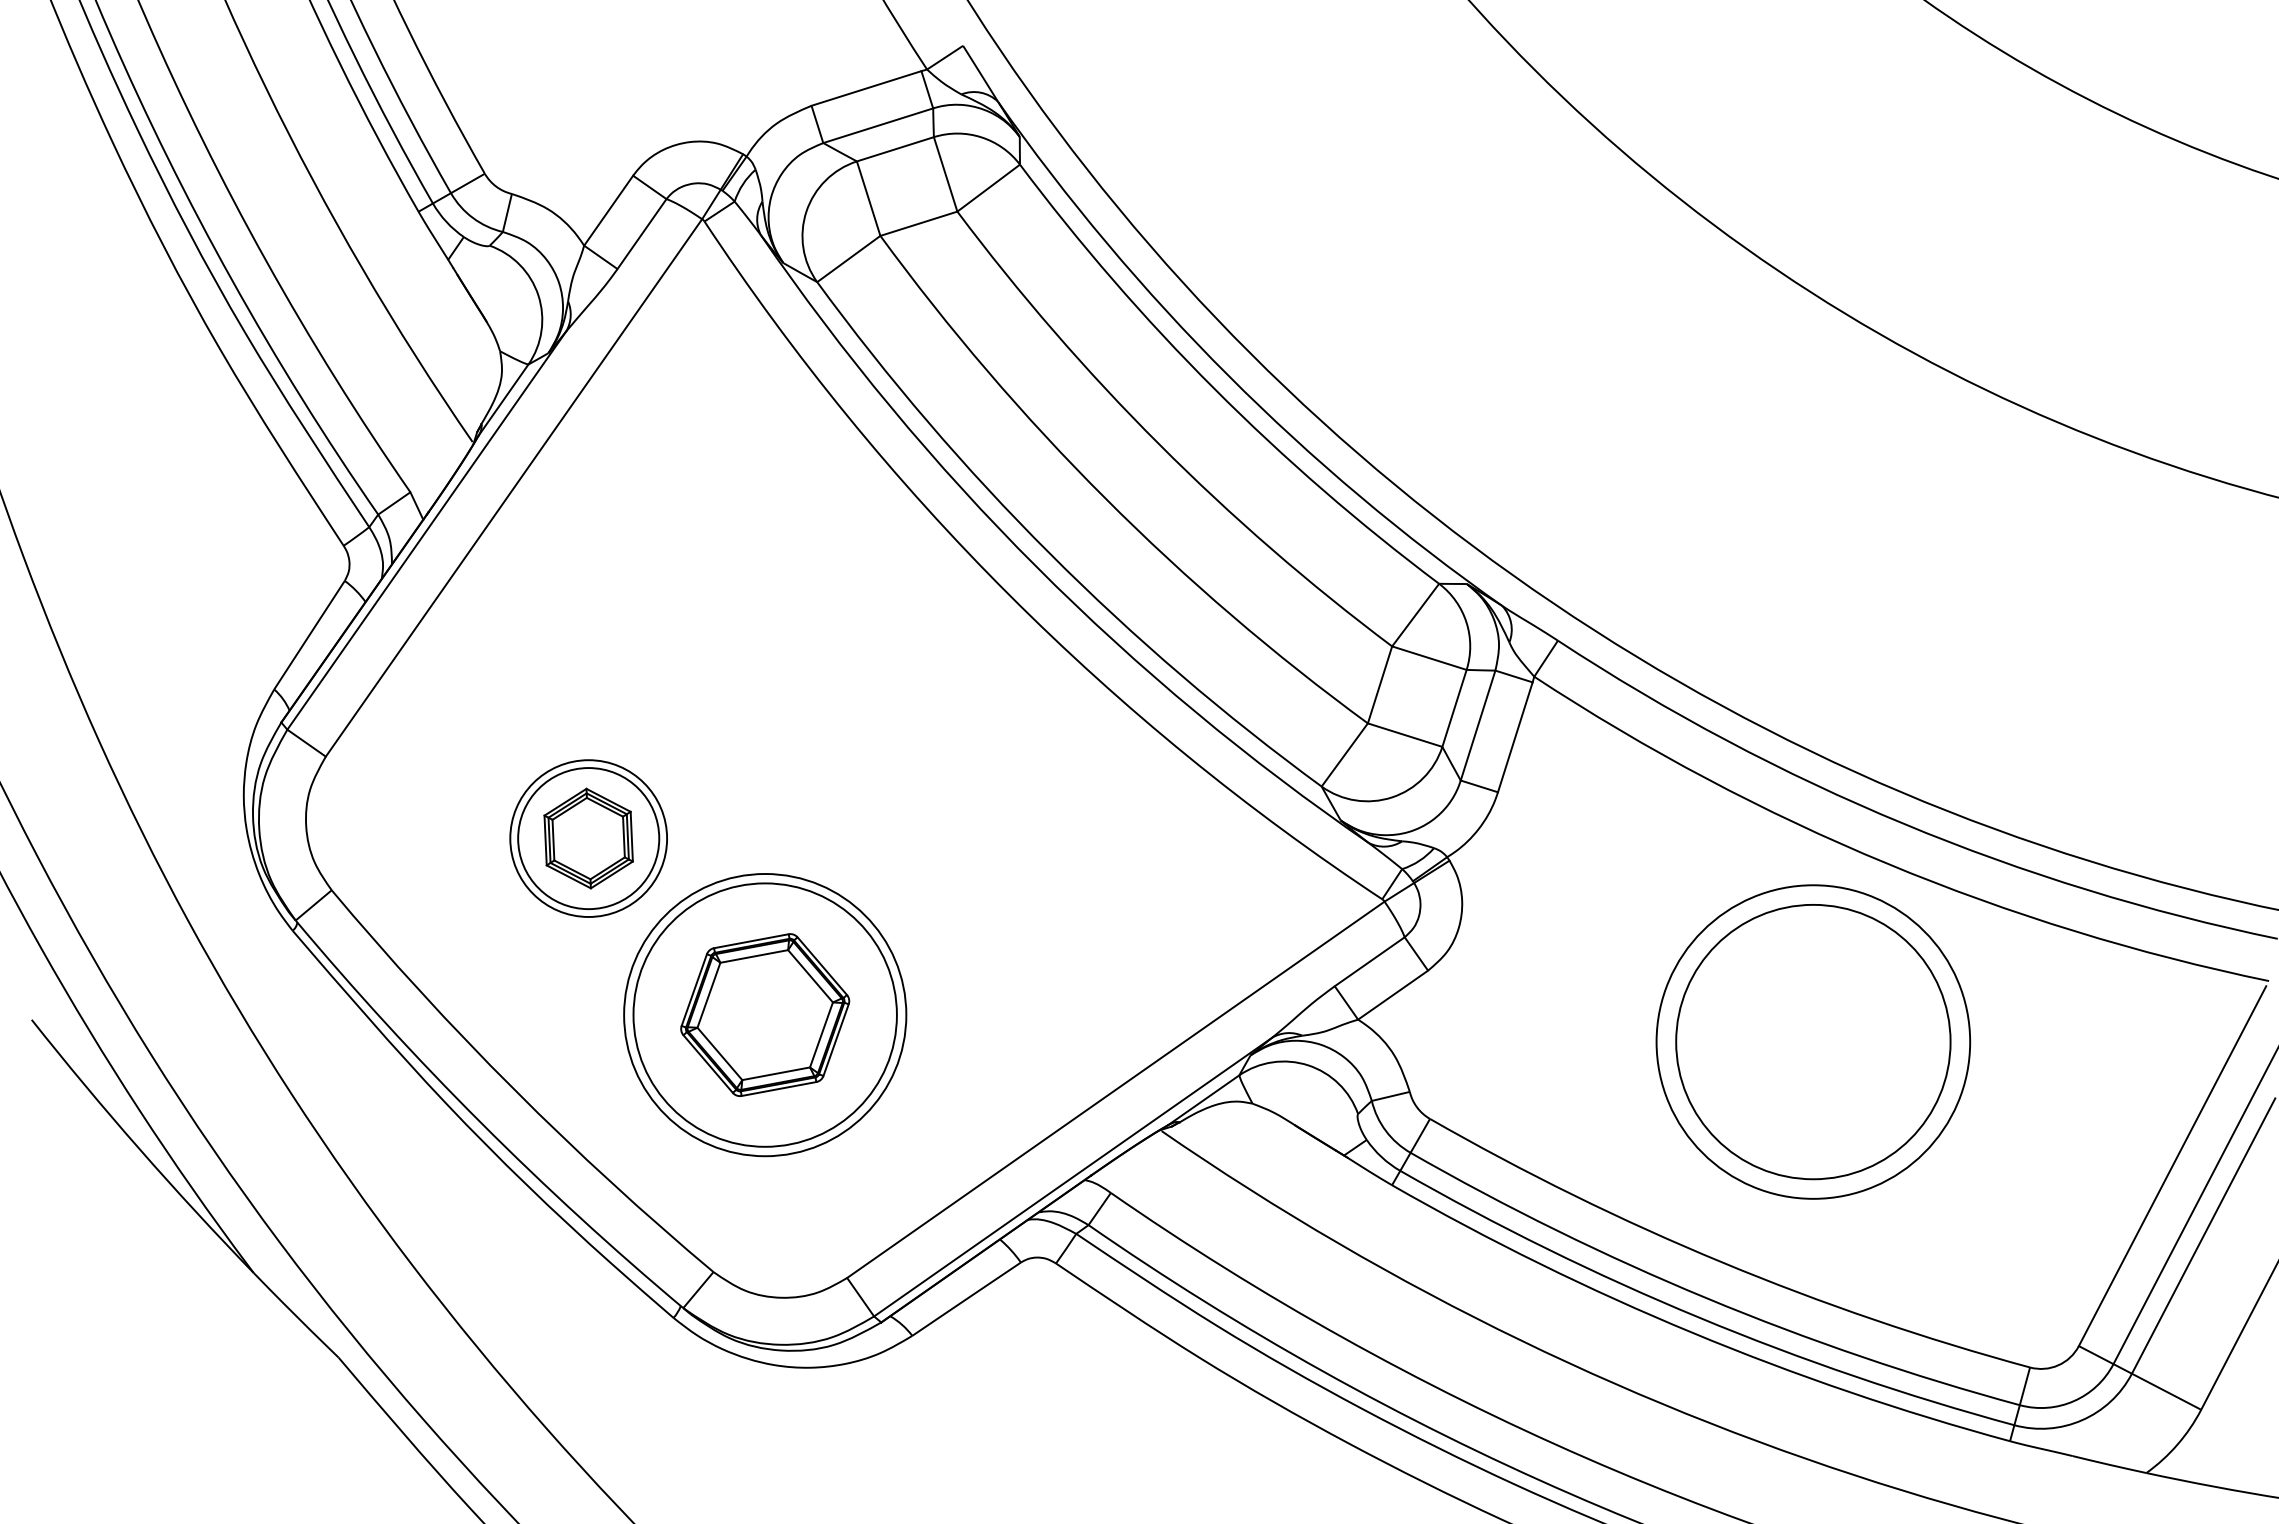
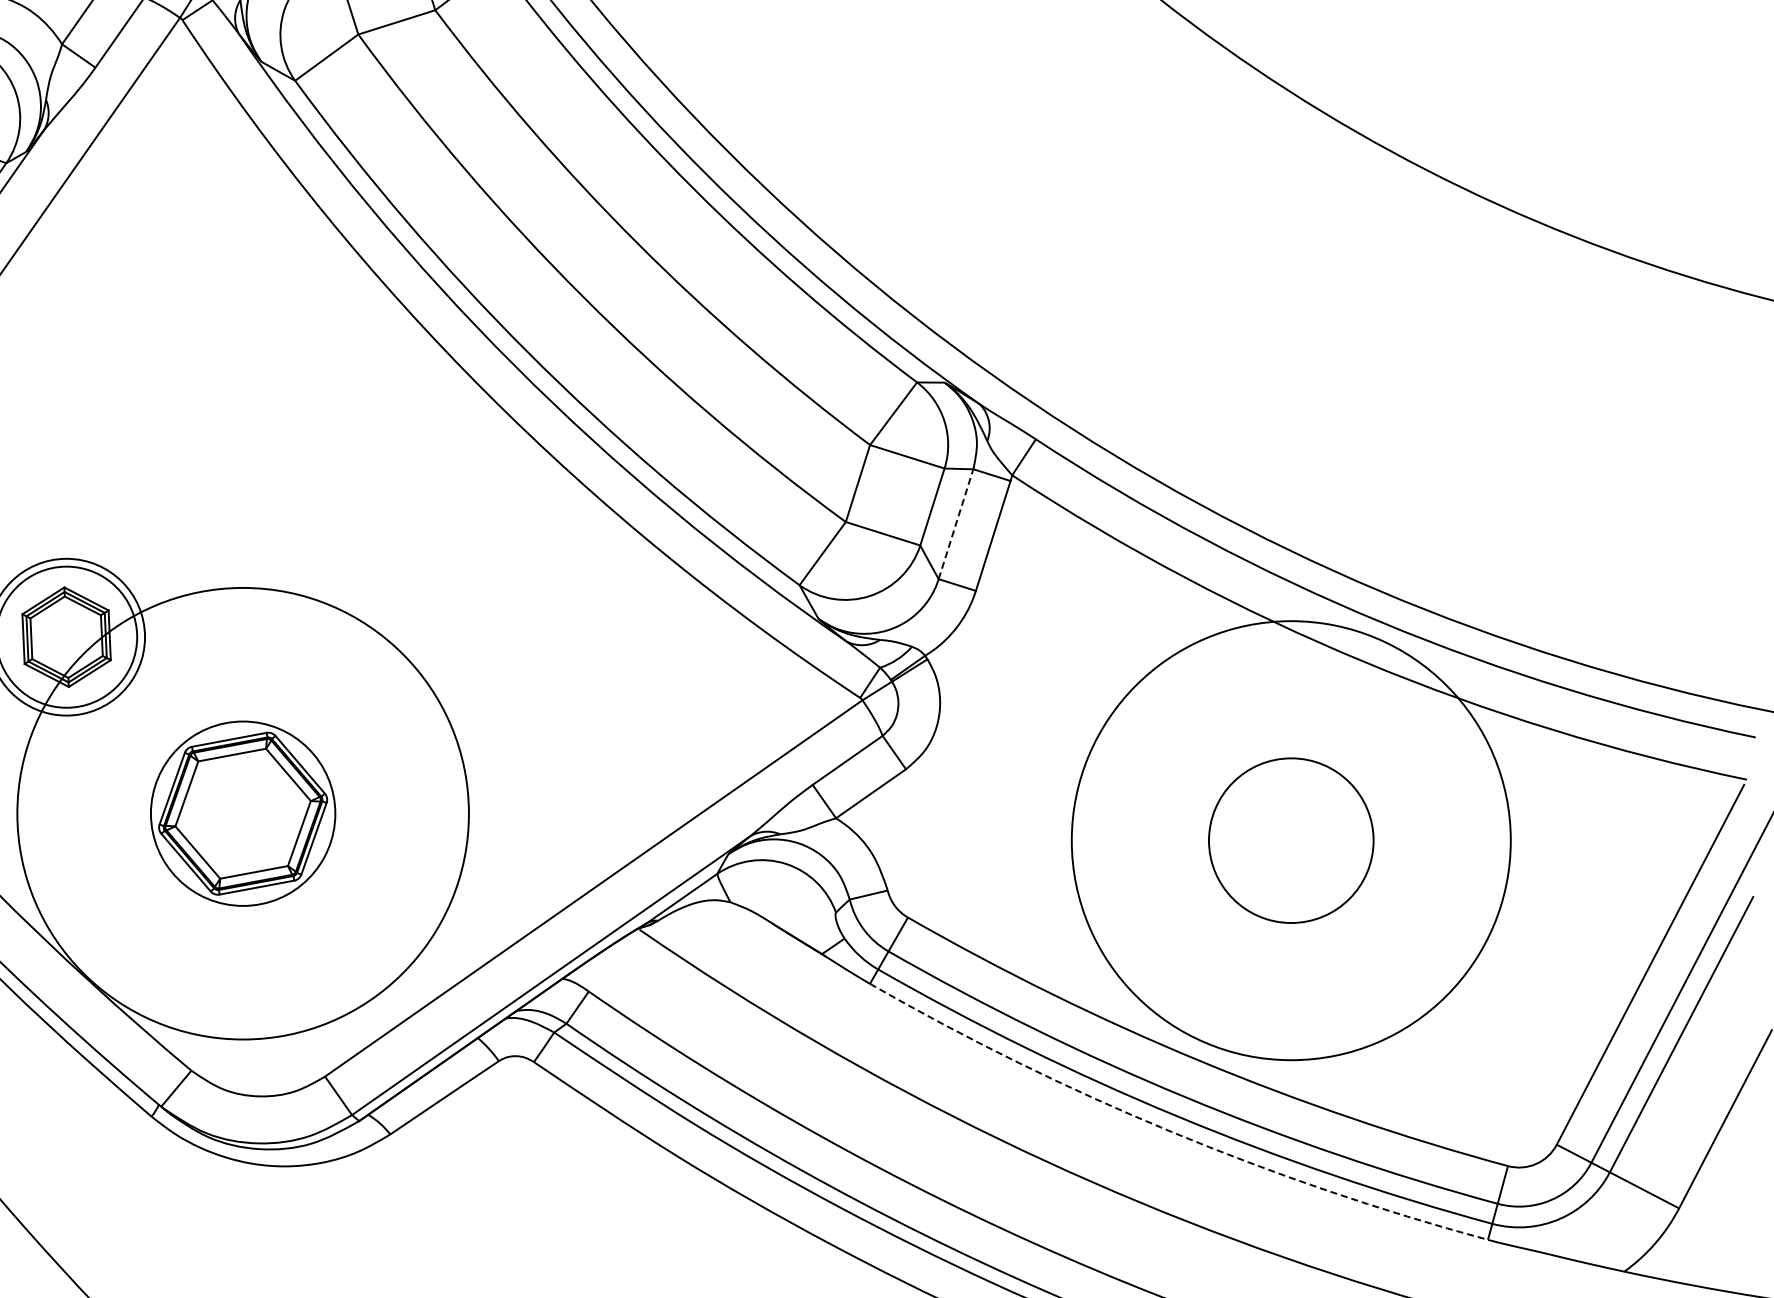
line: (1478, 725) -> (956, 524), solid -> dashed
circle: (764, 1014) -> (242, 813), size x0.7
circle: (765, 1015) -> (243, 814), size x1.6
circle: (1813, 1041) -> (1291, 840), size x0.6
circle: (1813, 1041) -> (1291, 840), size x1.4
arc: (1692, 1332) -> (1170, 1131), solid -> dashed

